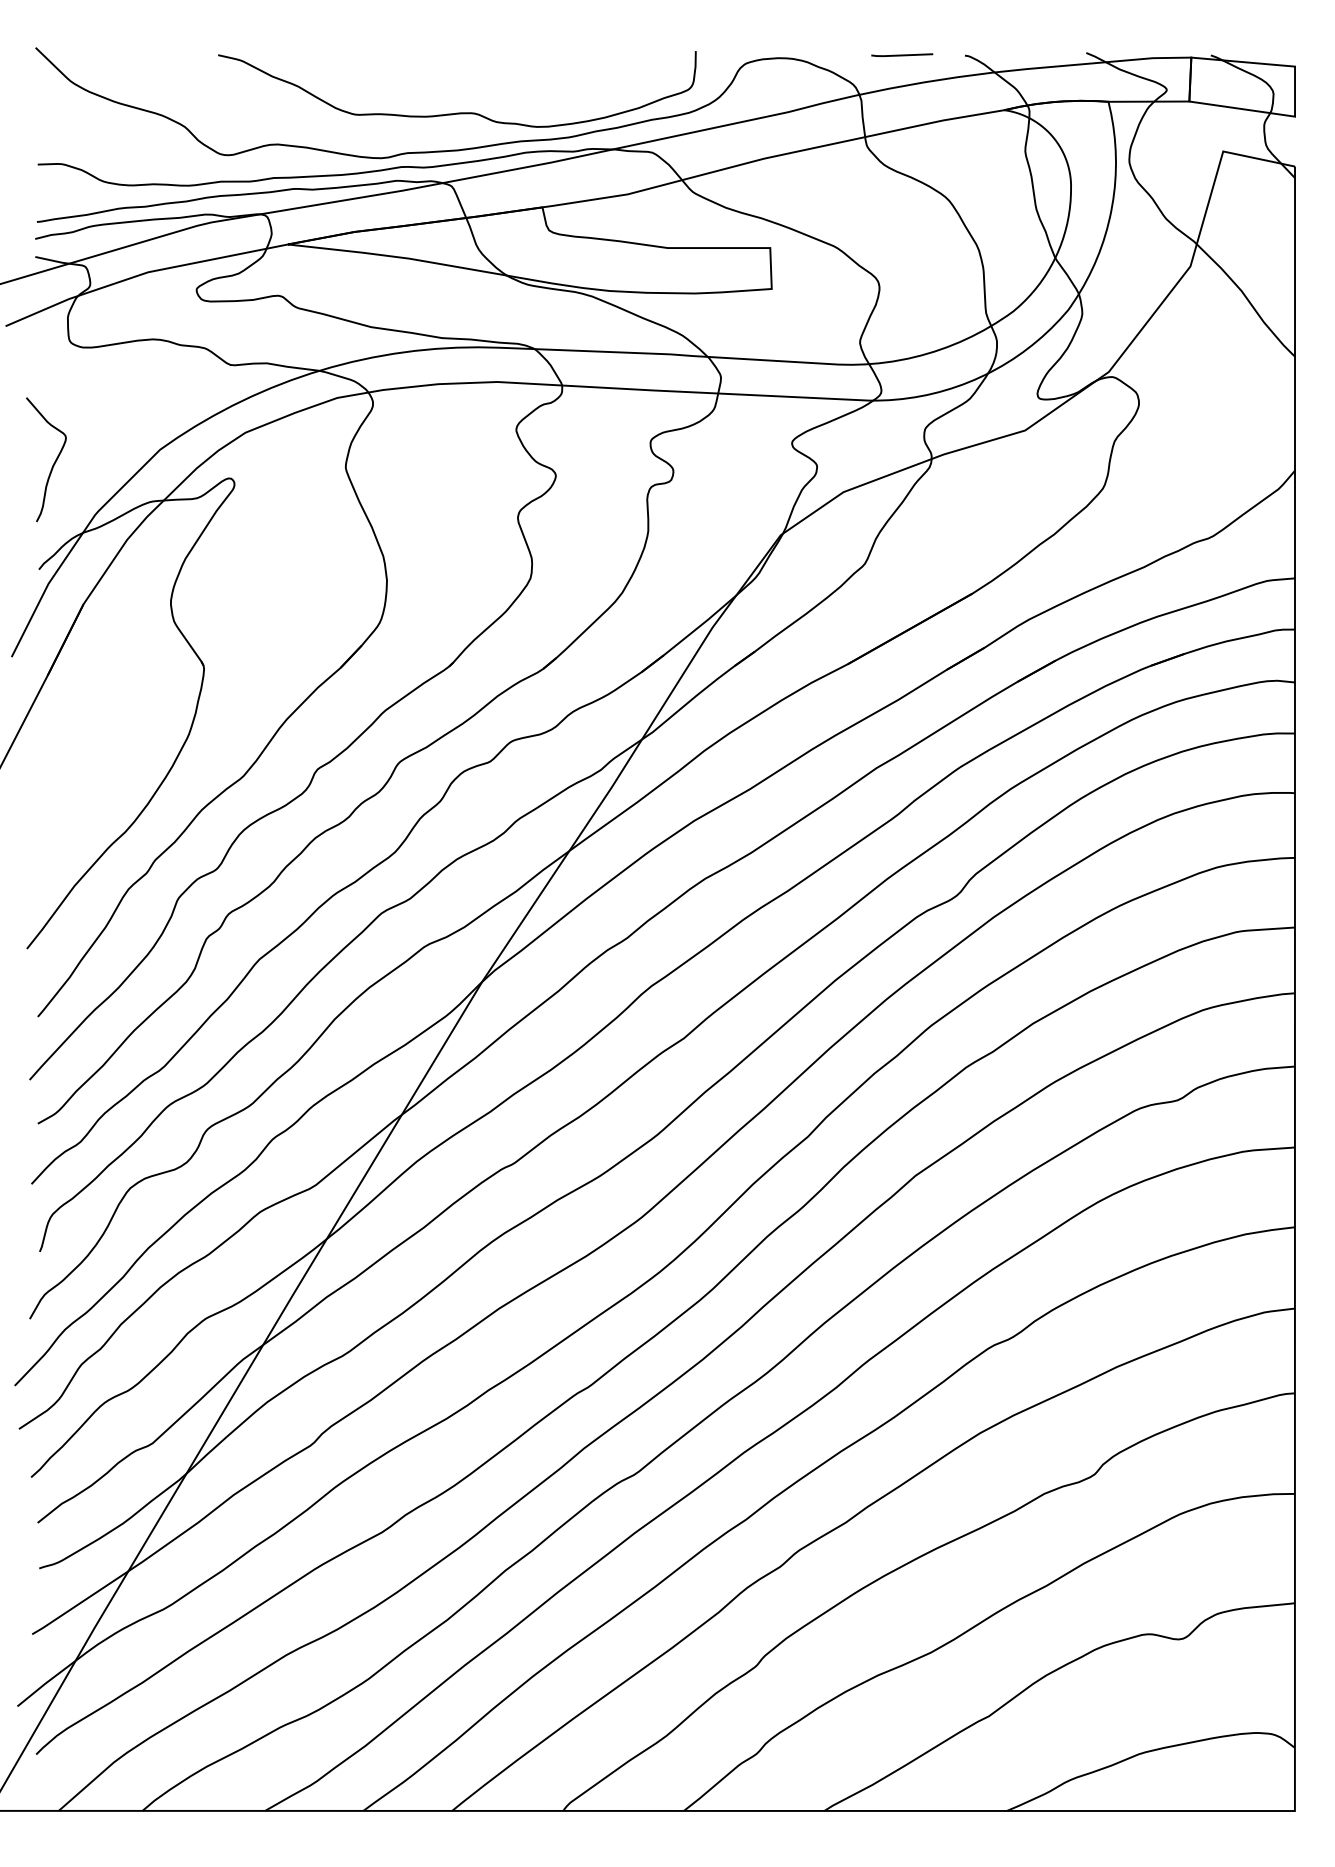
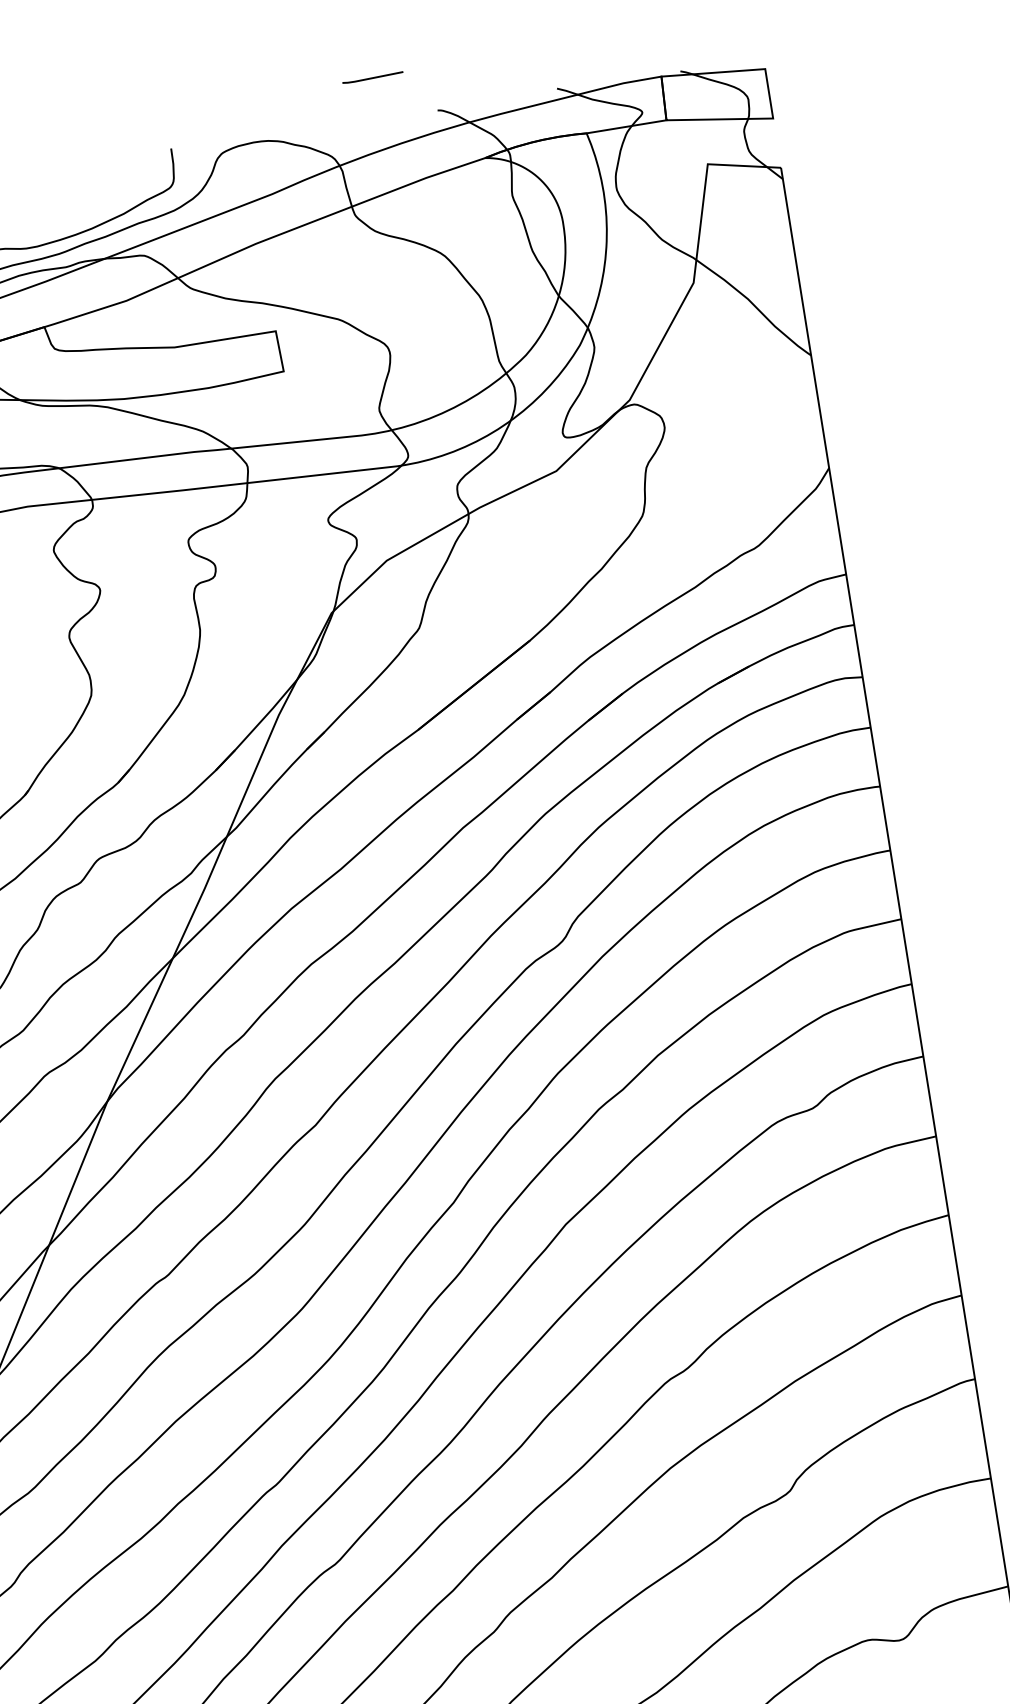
line: (902, 54) -> (373, 77), moved

